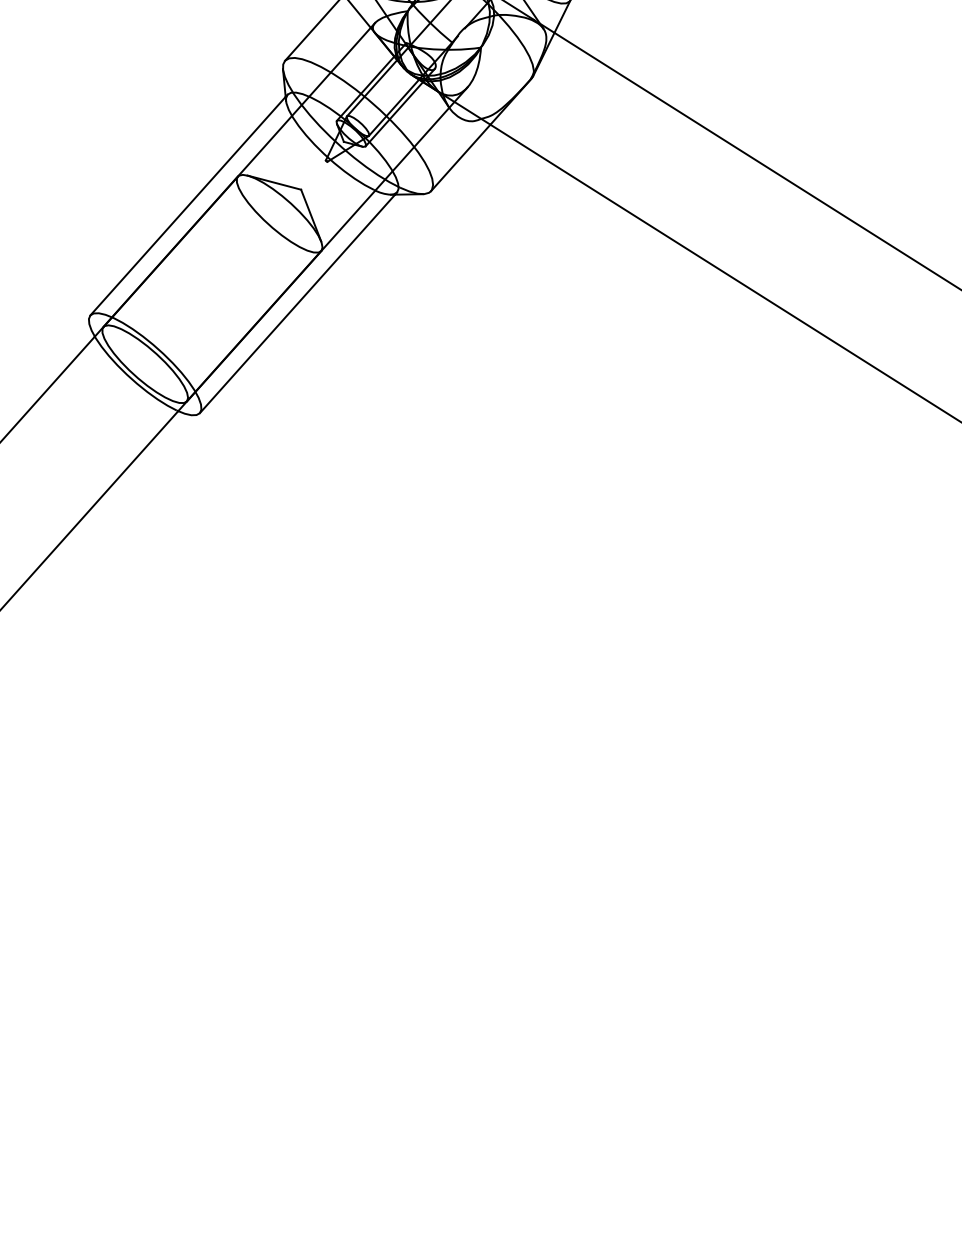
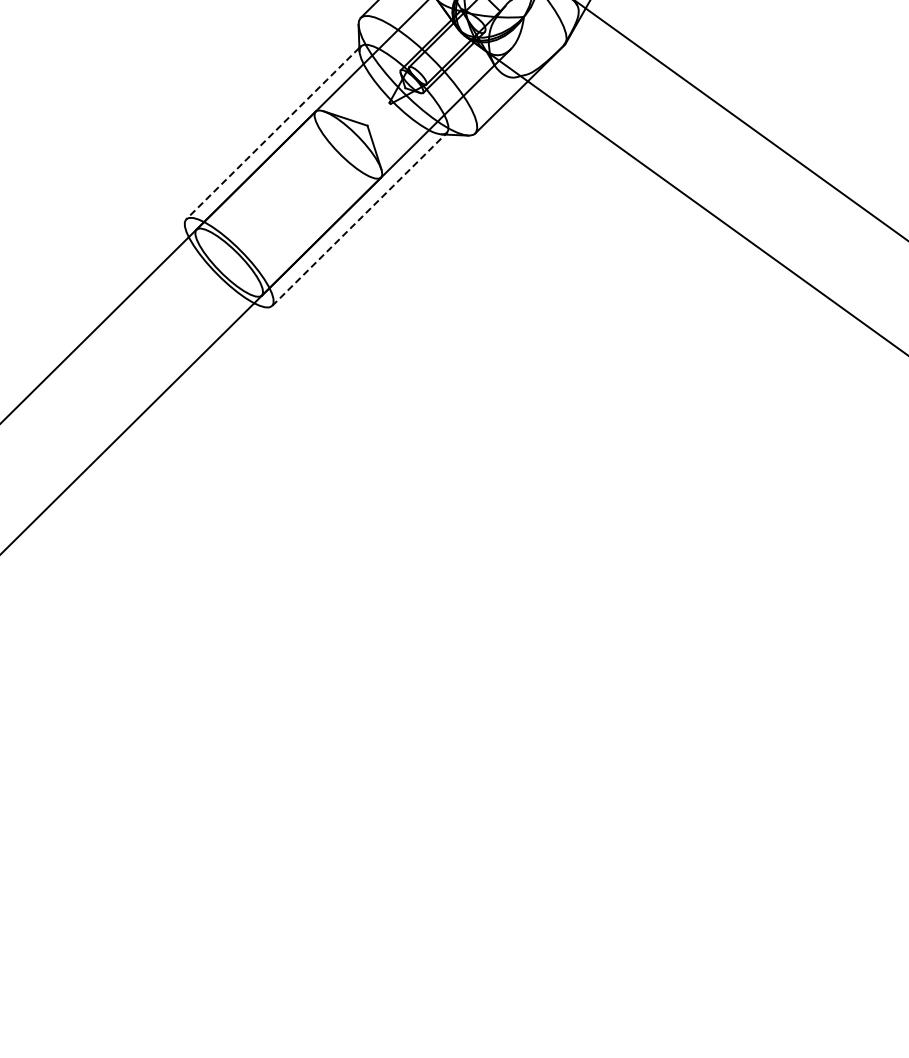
line: (187, 206) -> (272, 133), solid -> dashed
line: (297, 304) -> (358, 220), solid -> dashed

